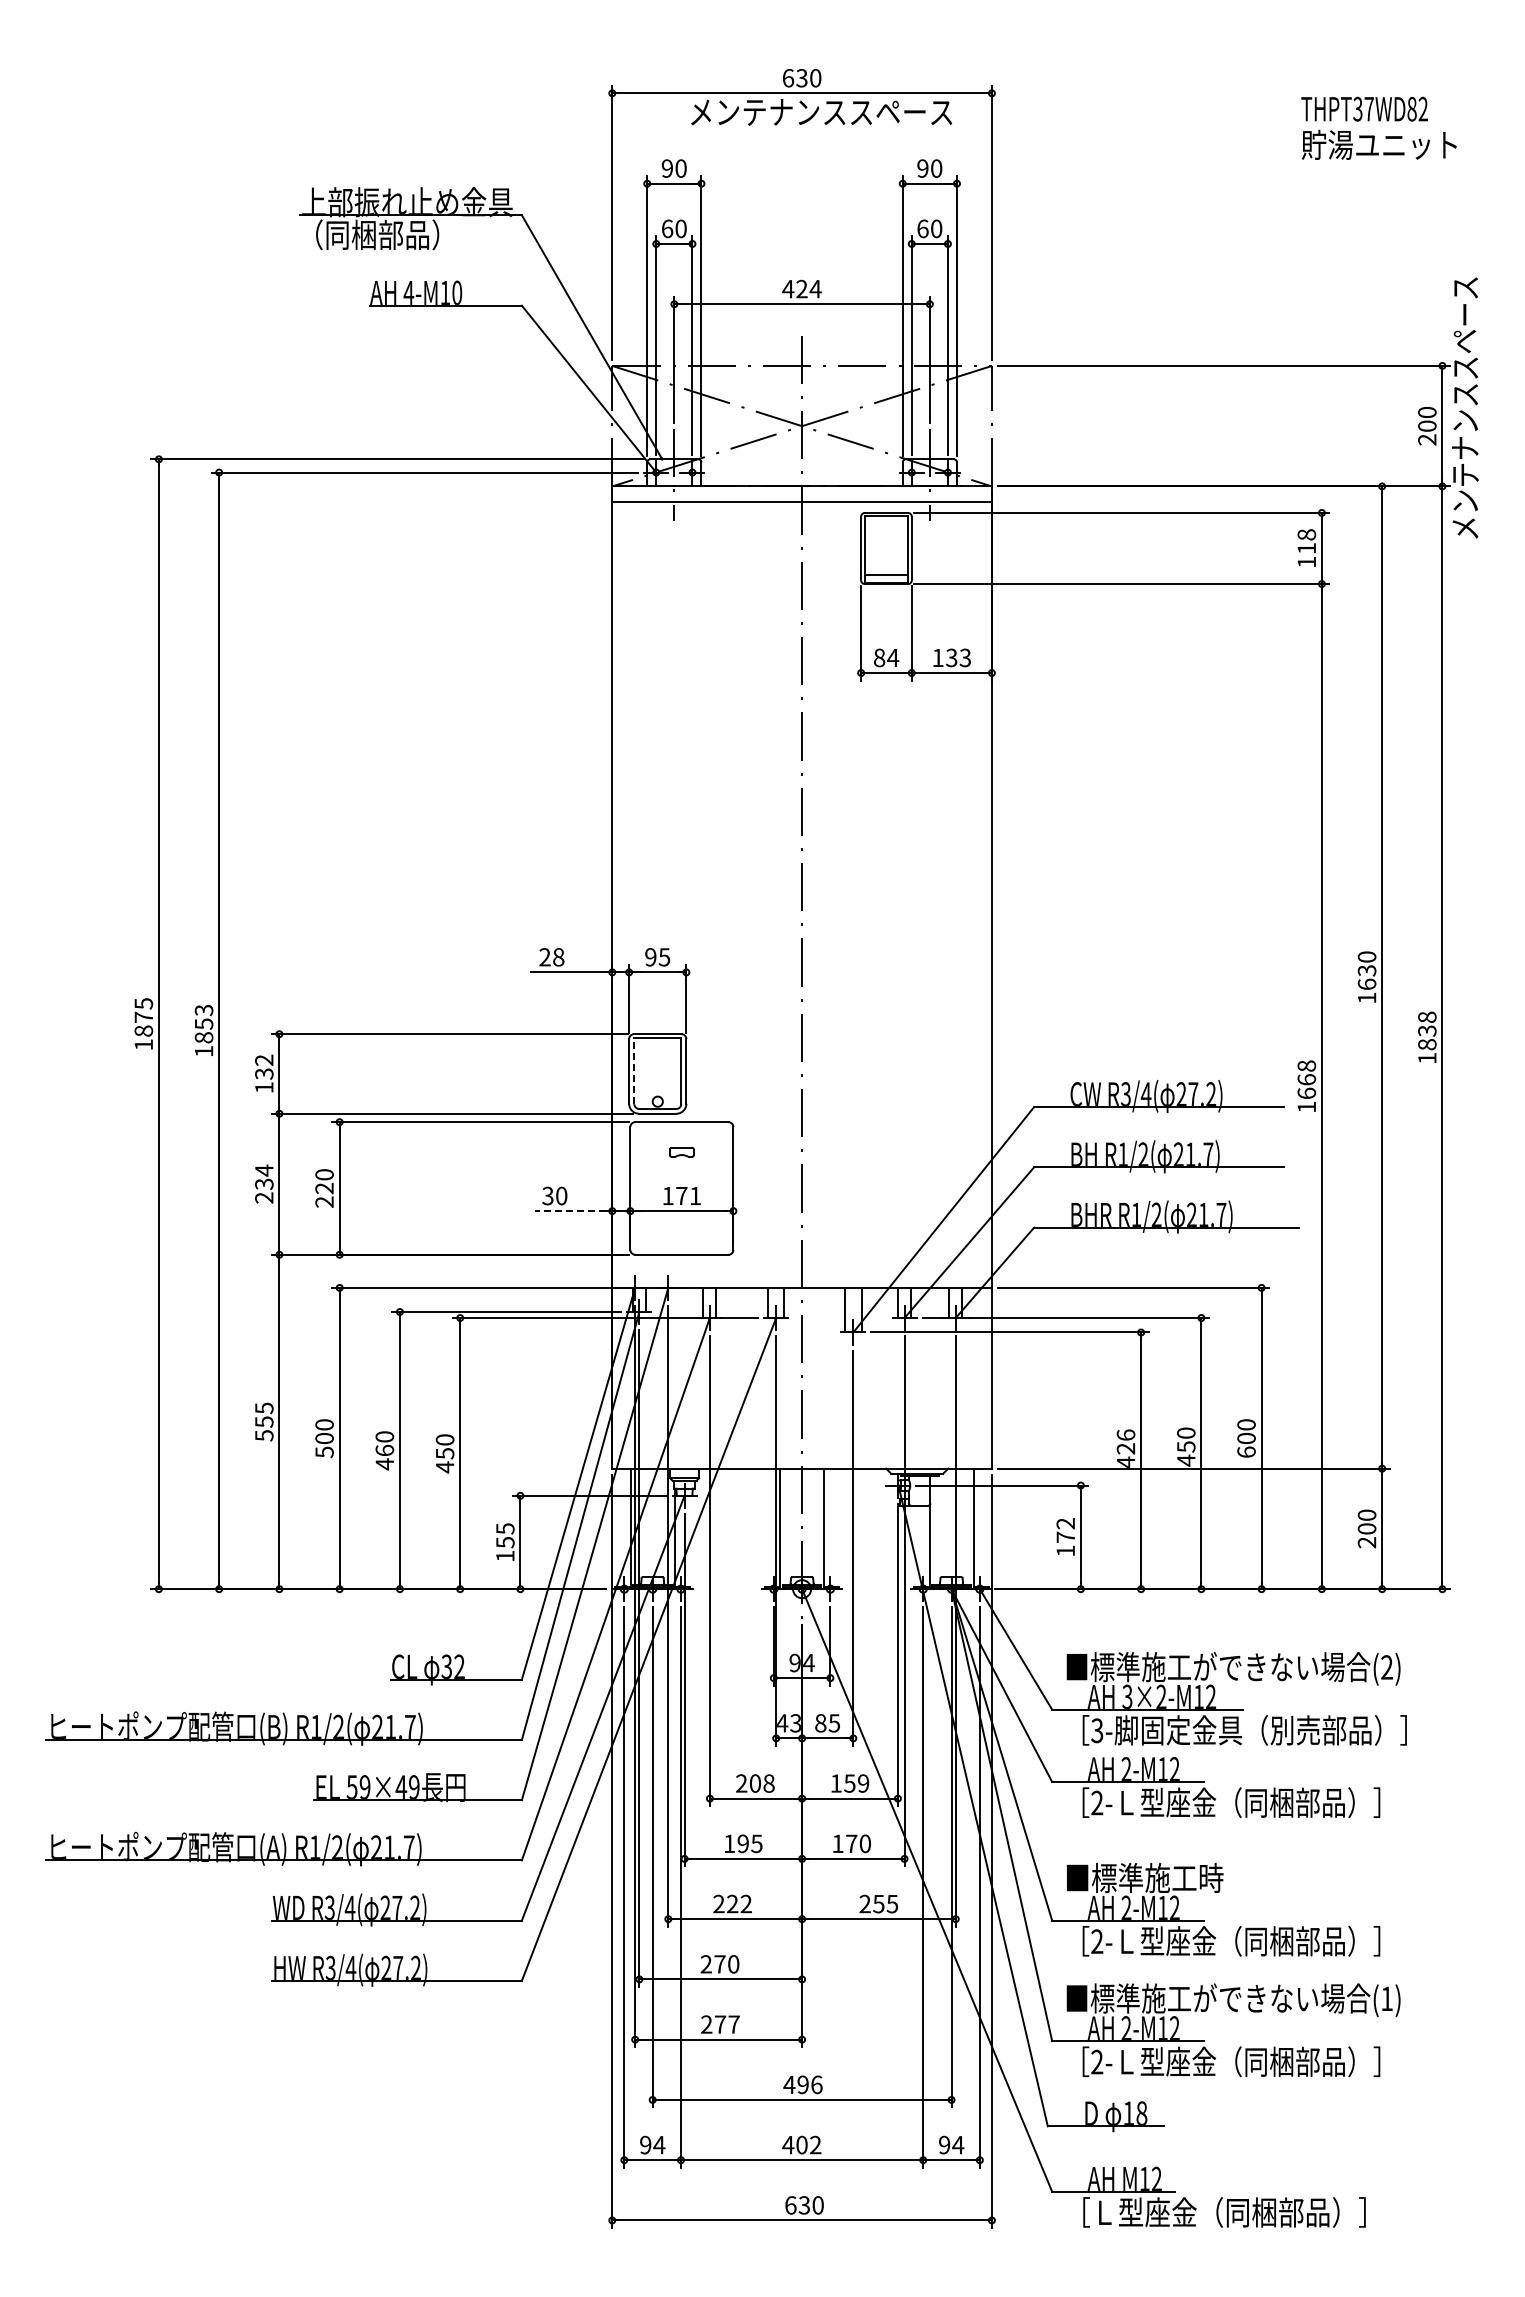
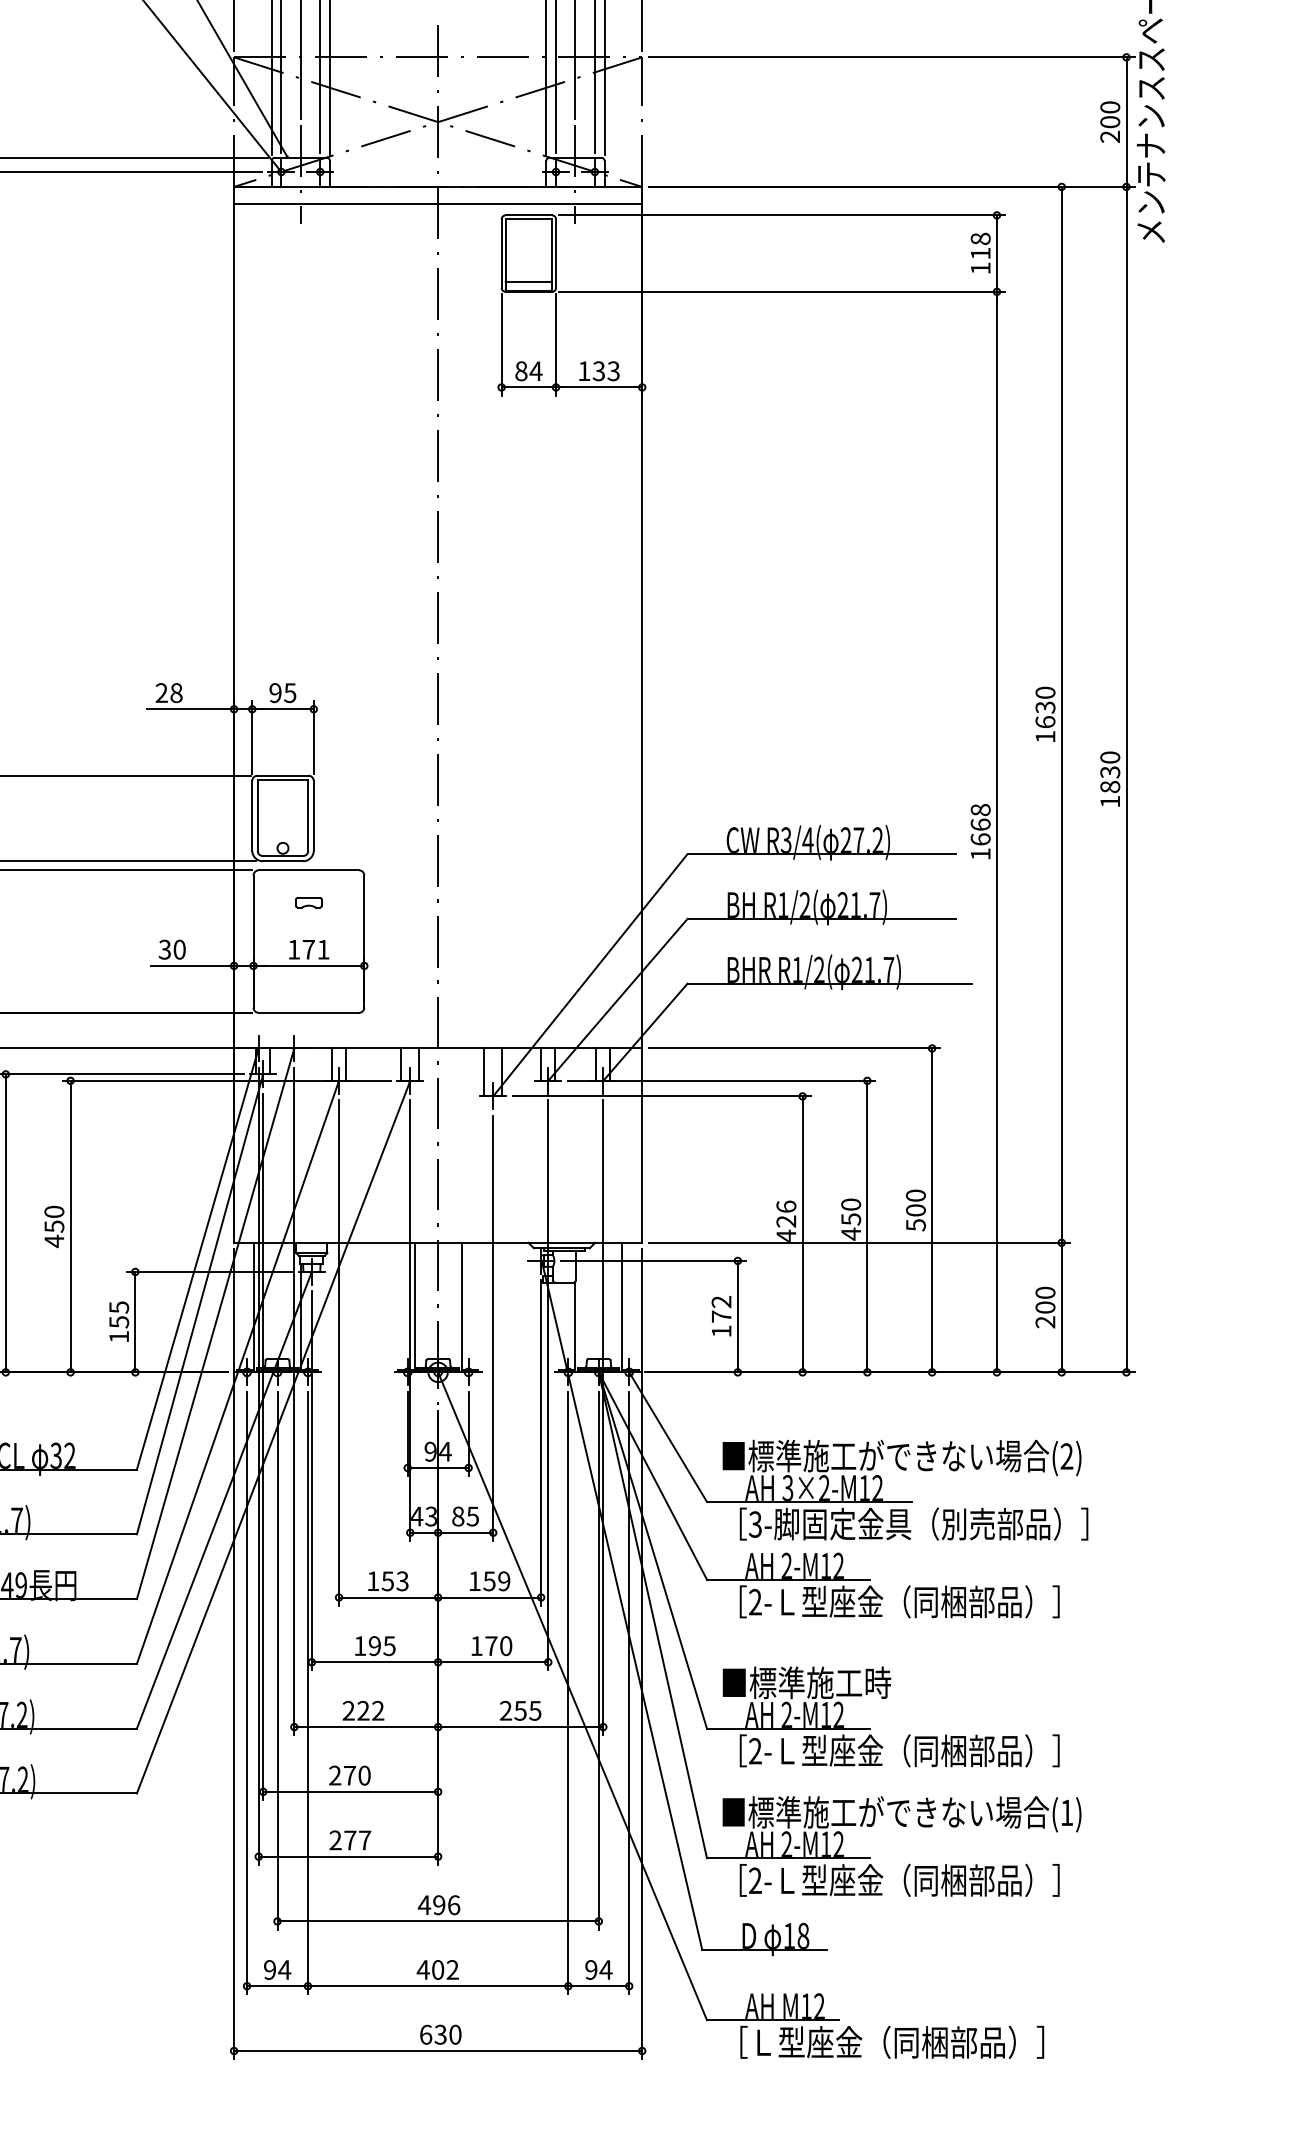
text: (1427, 1016) -> (1110, 756), 1838 -> 1830
line: (634, 1071) -> (257, 815), dashed -> solid
line: (570, 1211) -> (189, 966), dashed -> solid
text: (1246, 1452) -> (915, 1225), 600 -> 500
text: (755, 1783) -> (388, 1581), 208 -> 153

